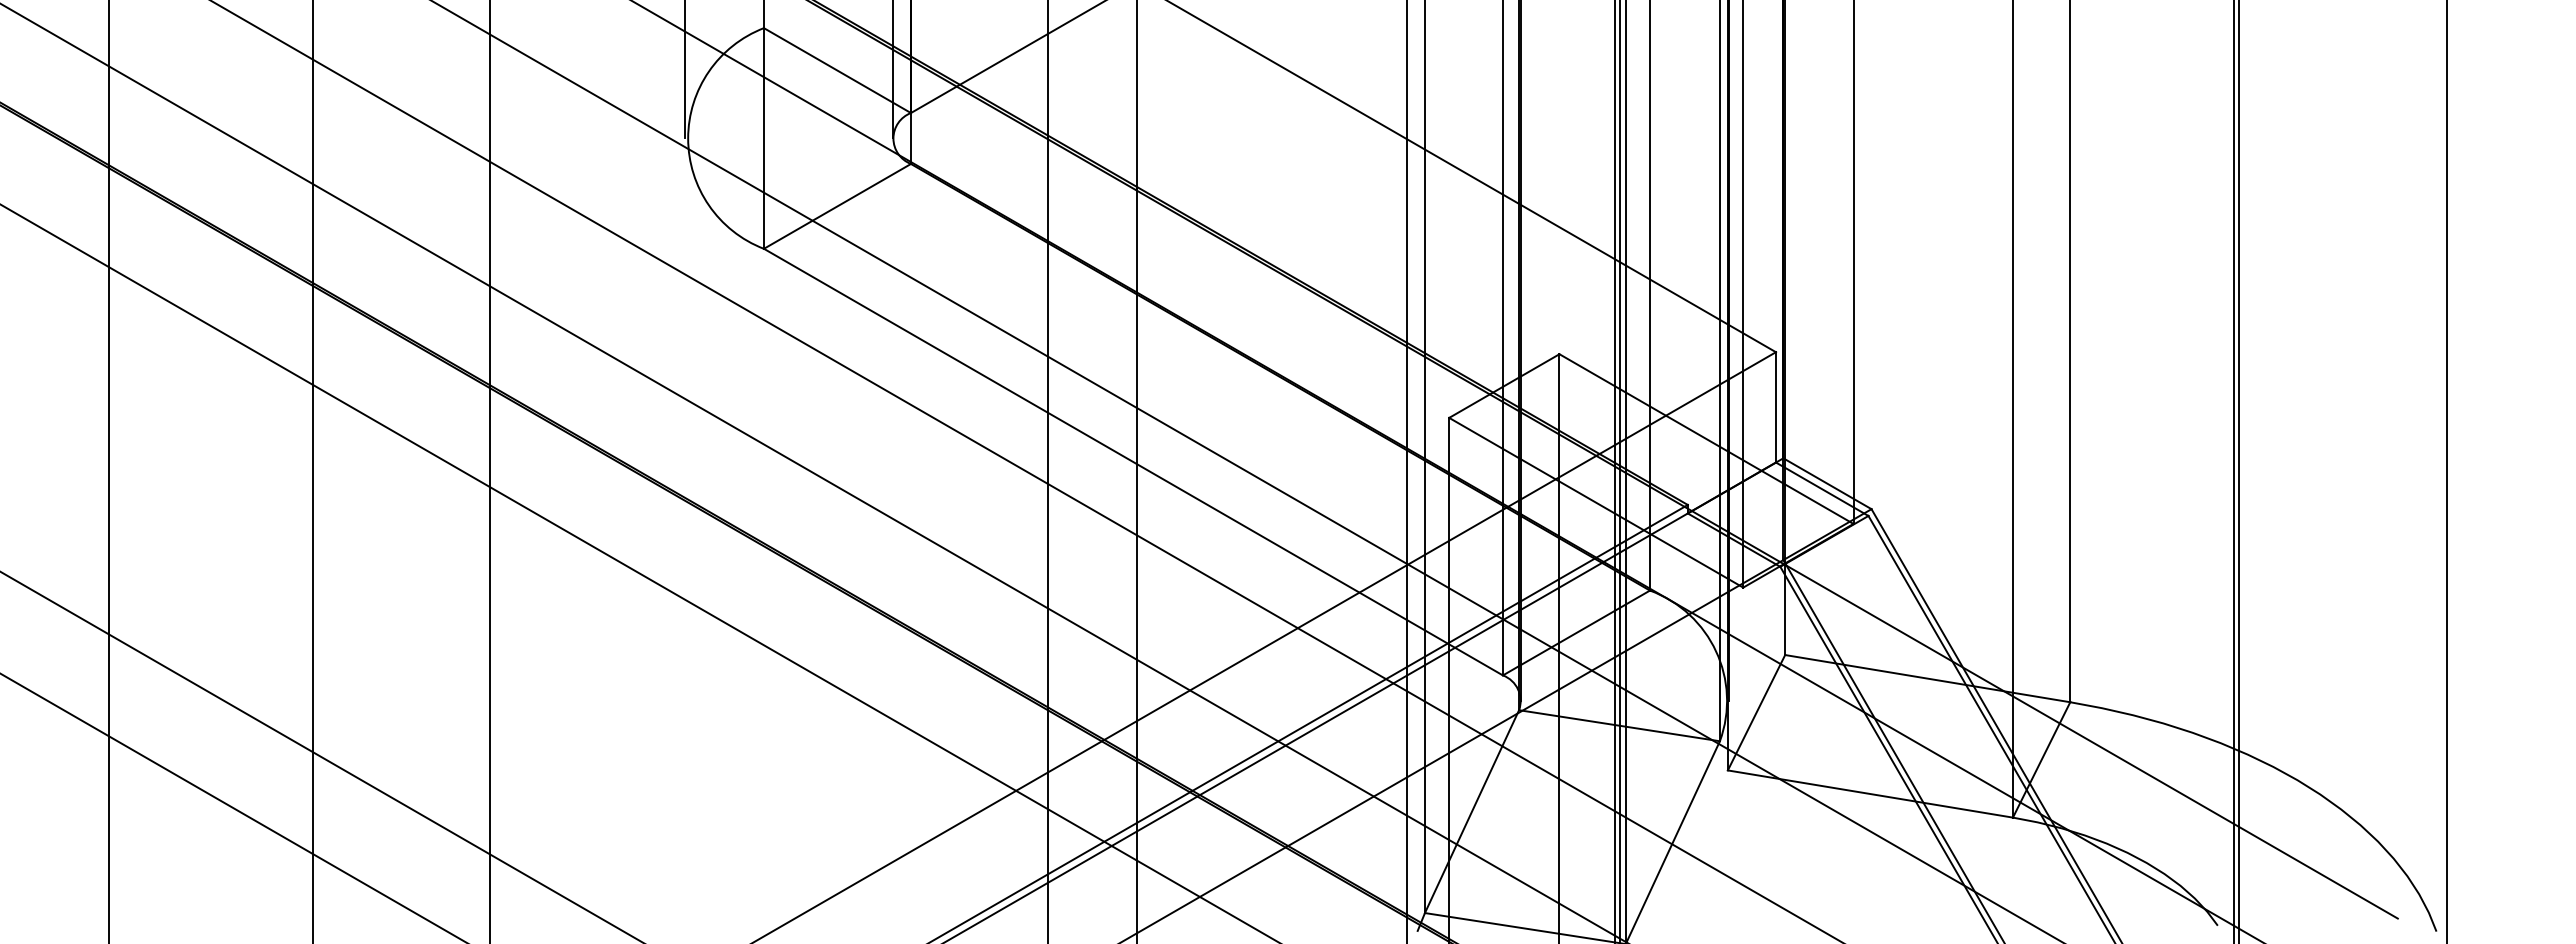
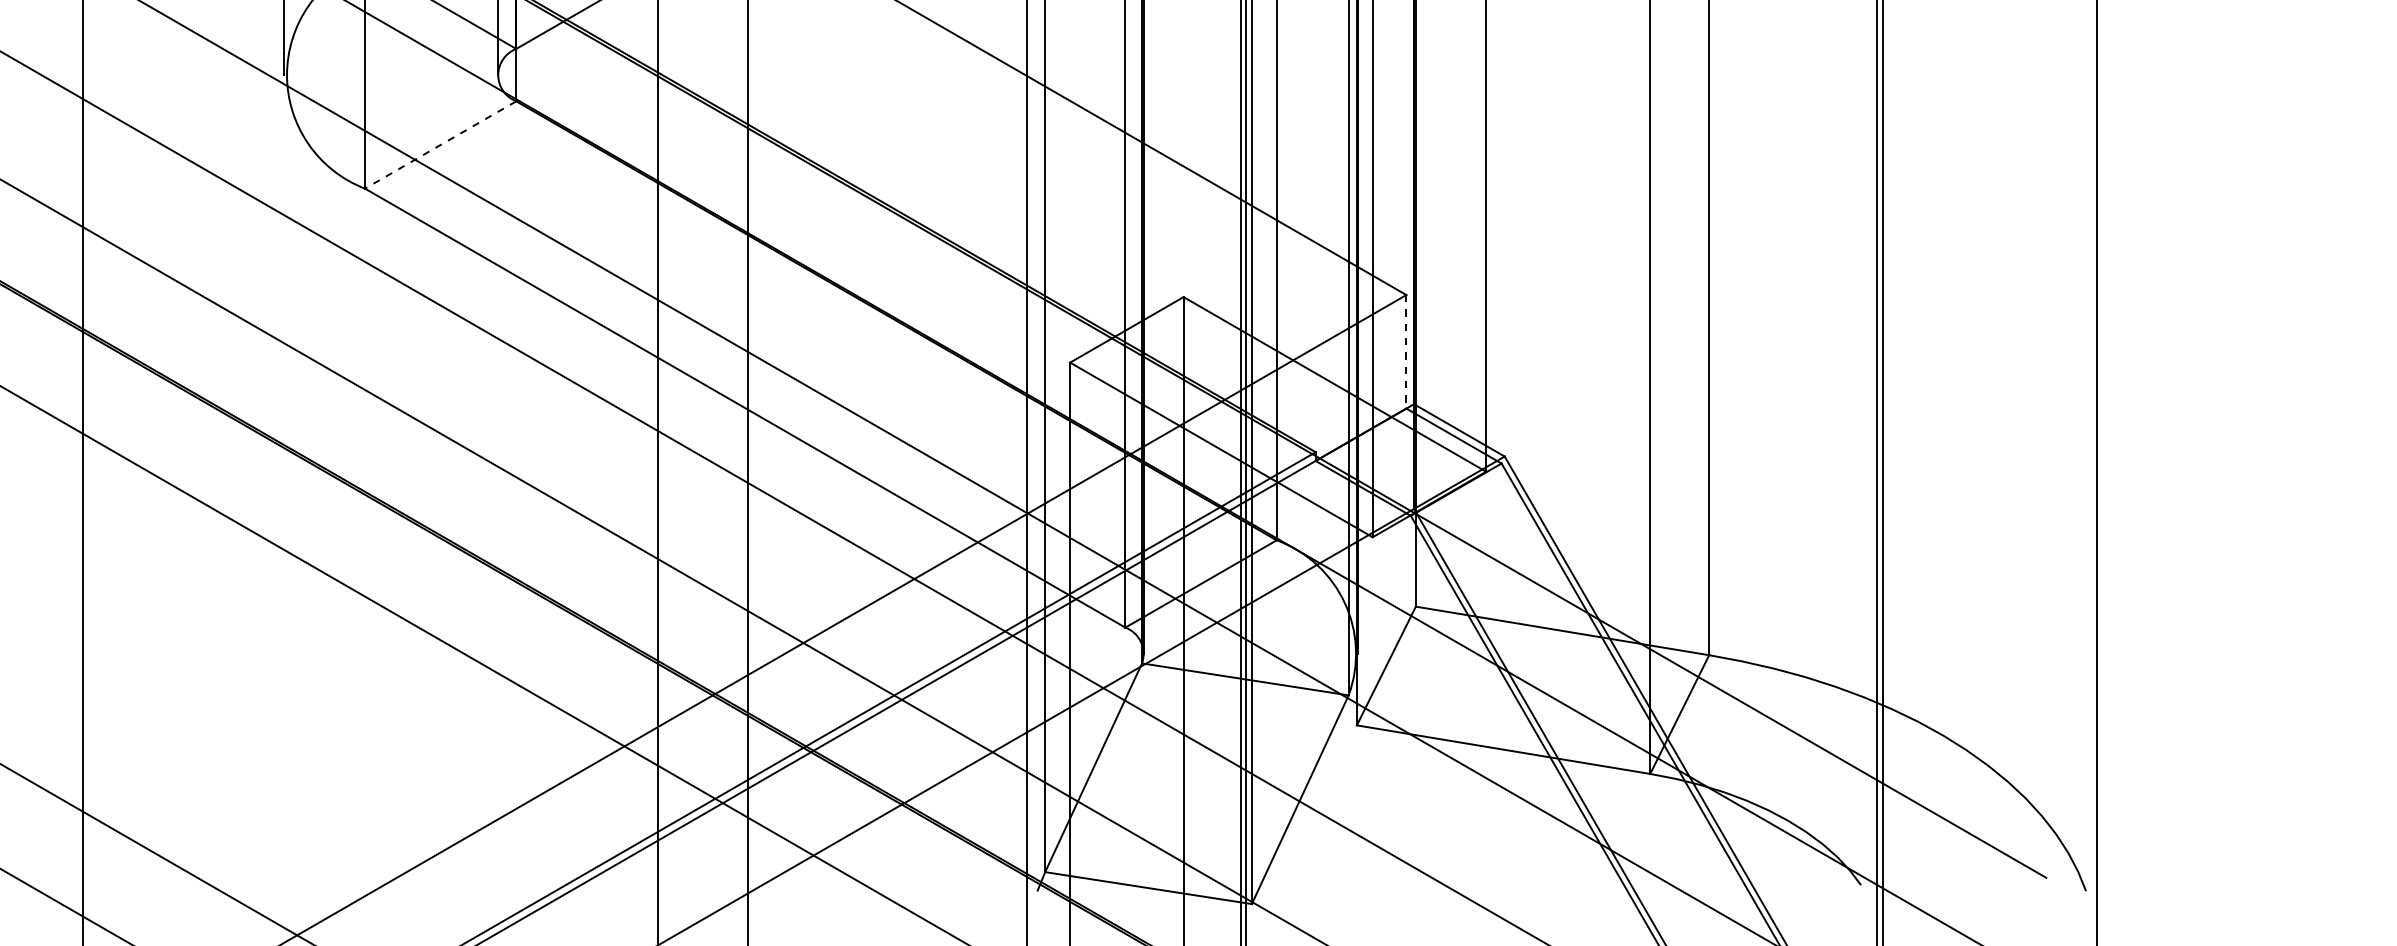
line: (837, 206) -> (440, 145), solid -> dashed
line: (1775, 407) -> (1405, 351), solid -> dashed

